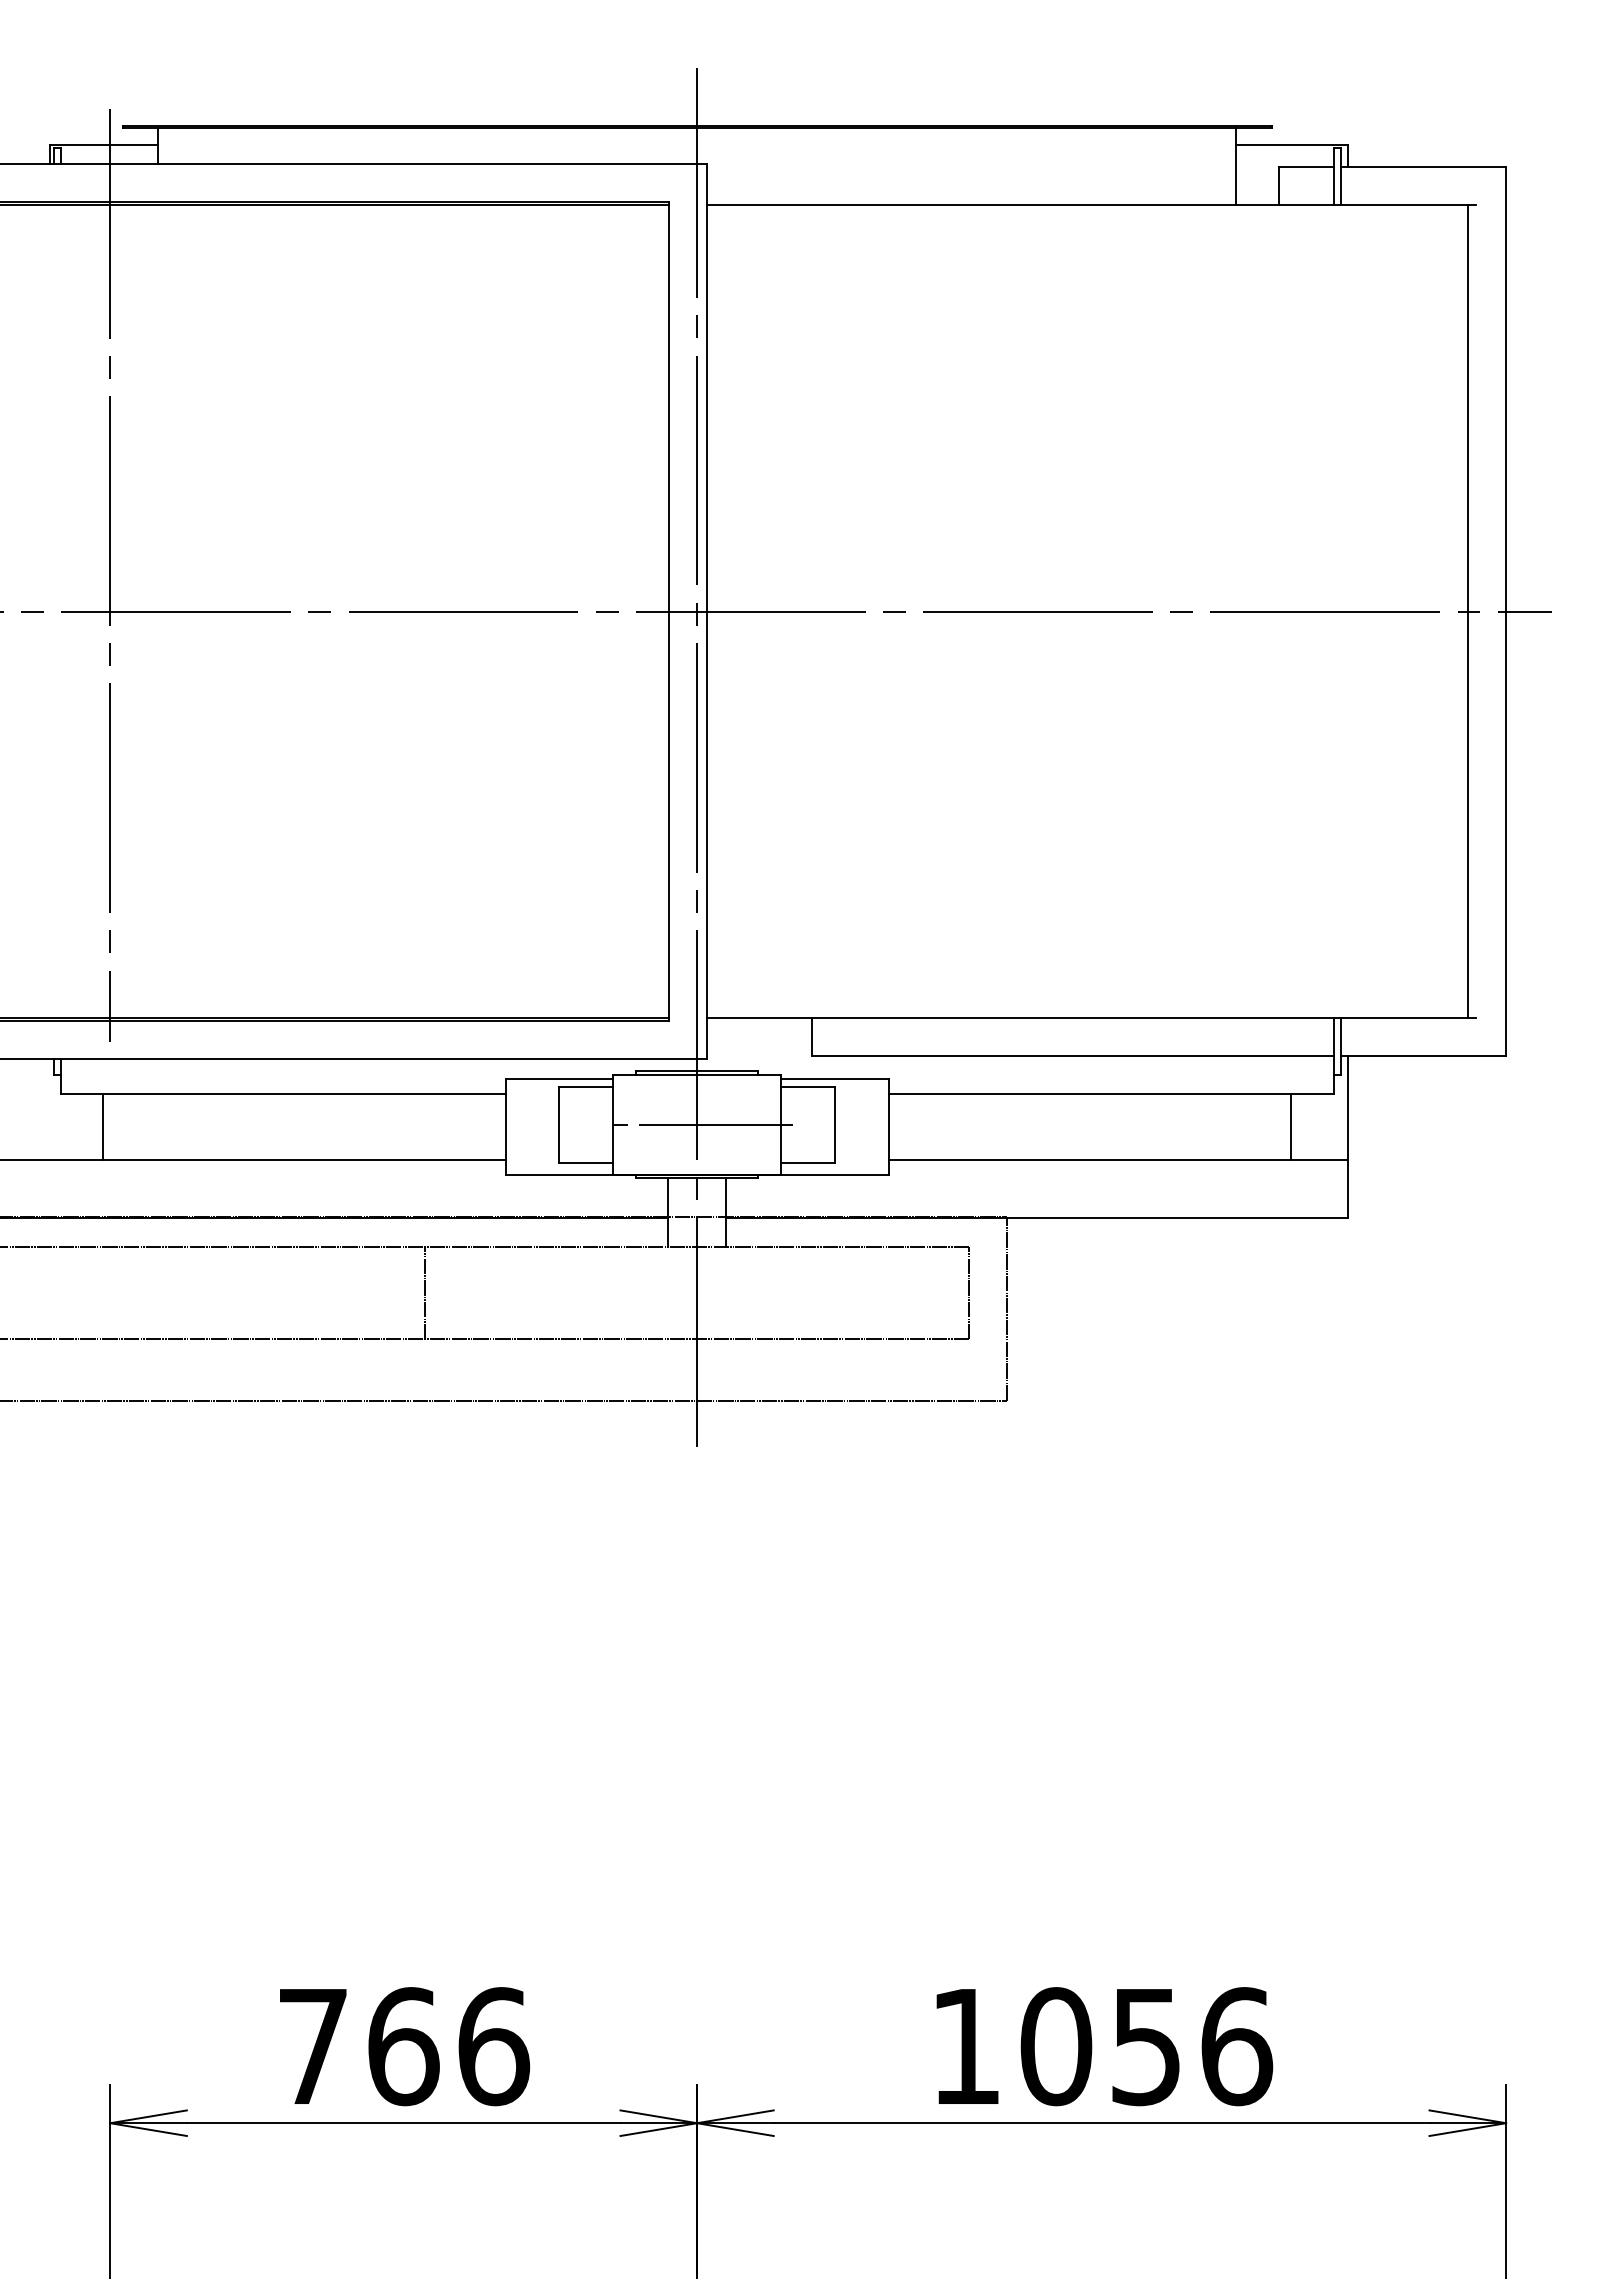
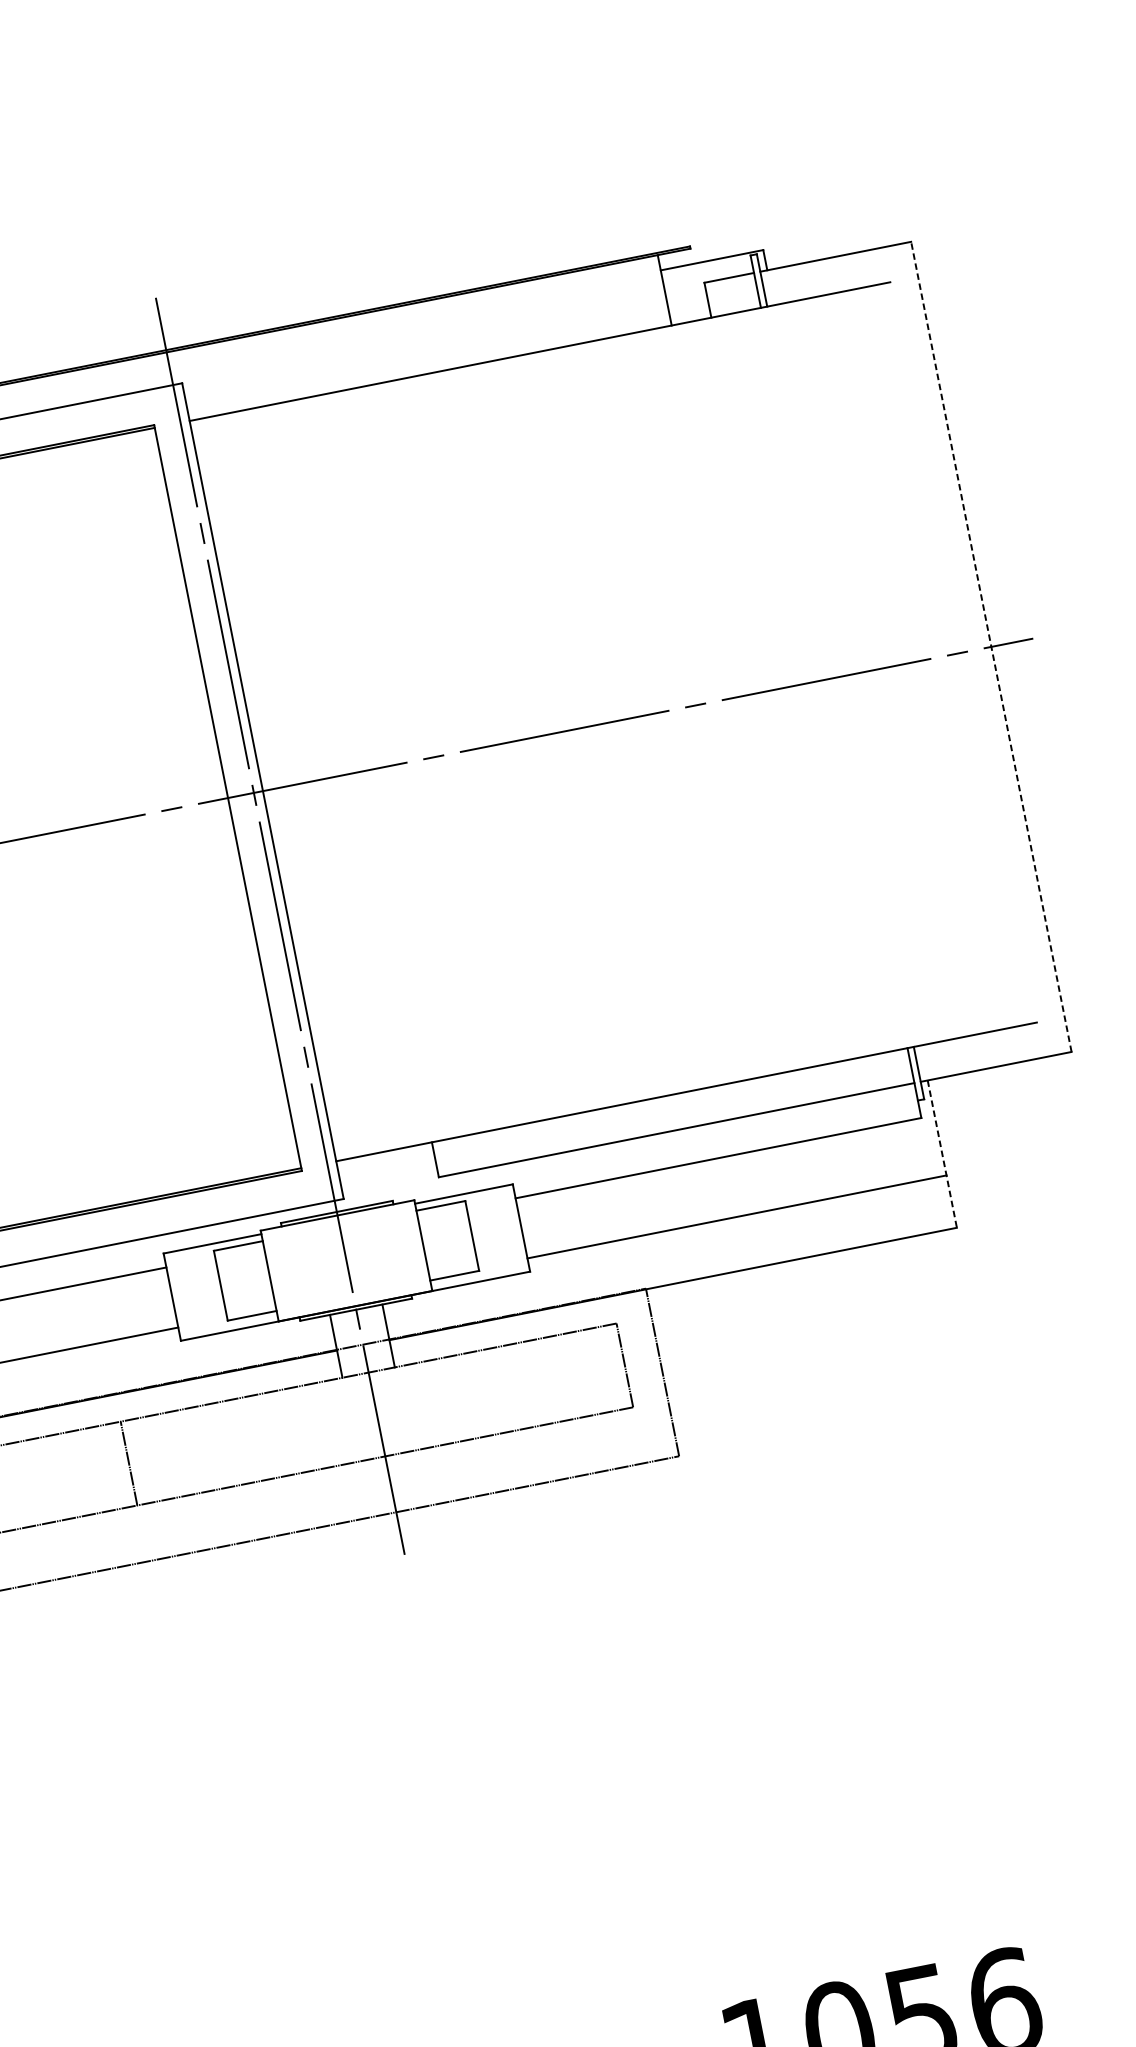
line: (1467, 611) -> (956, 653), removed
line: (1506, 611) -> (991, 646), solid -> dashed
line: (699, 1124) -> (348, 1260), removed
line: (1290, 1127) -> (887, 1156), removed
line: (1348, 1136) -> (942, 1153), solid -> dashed

